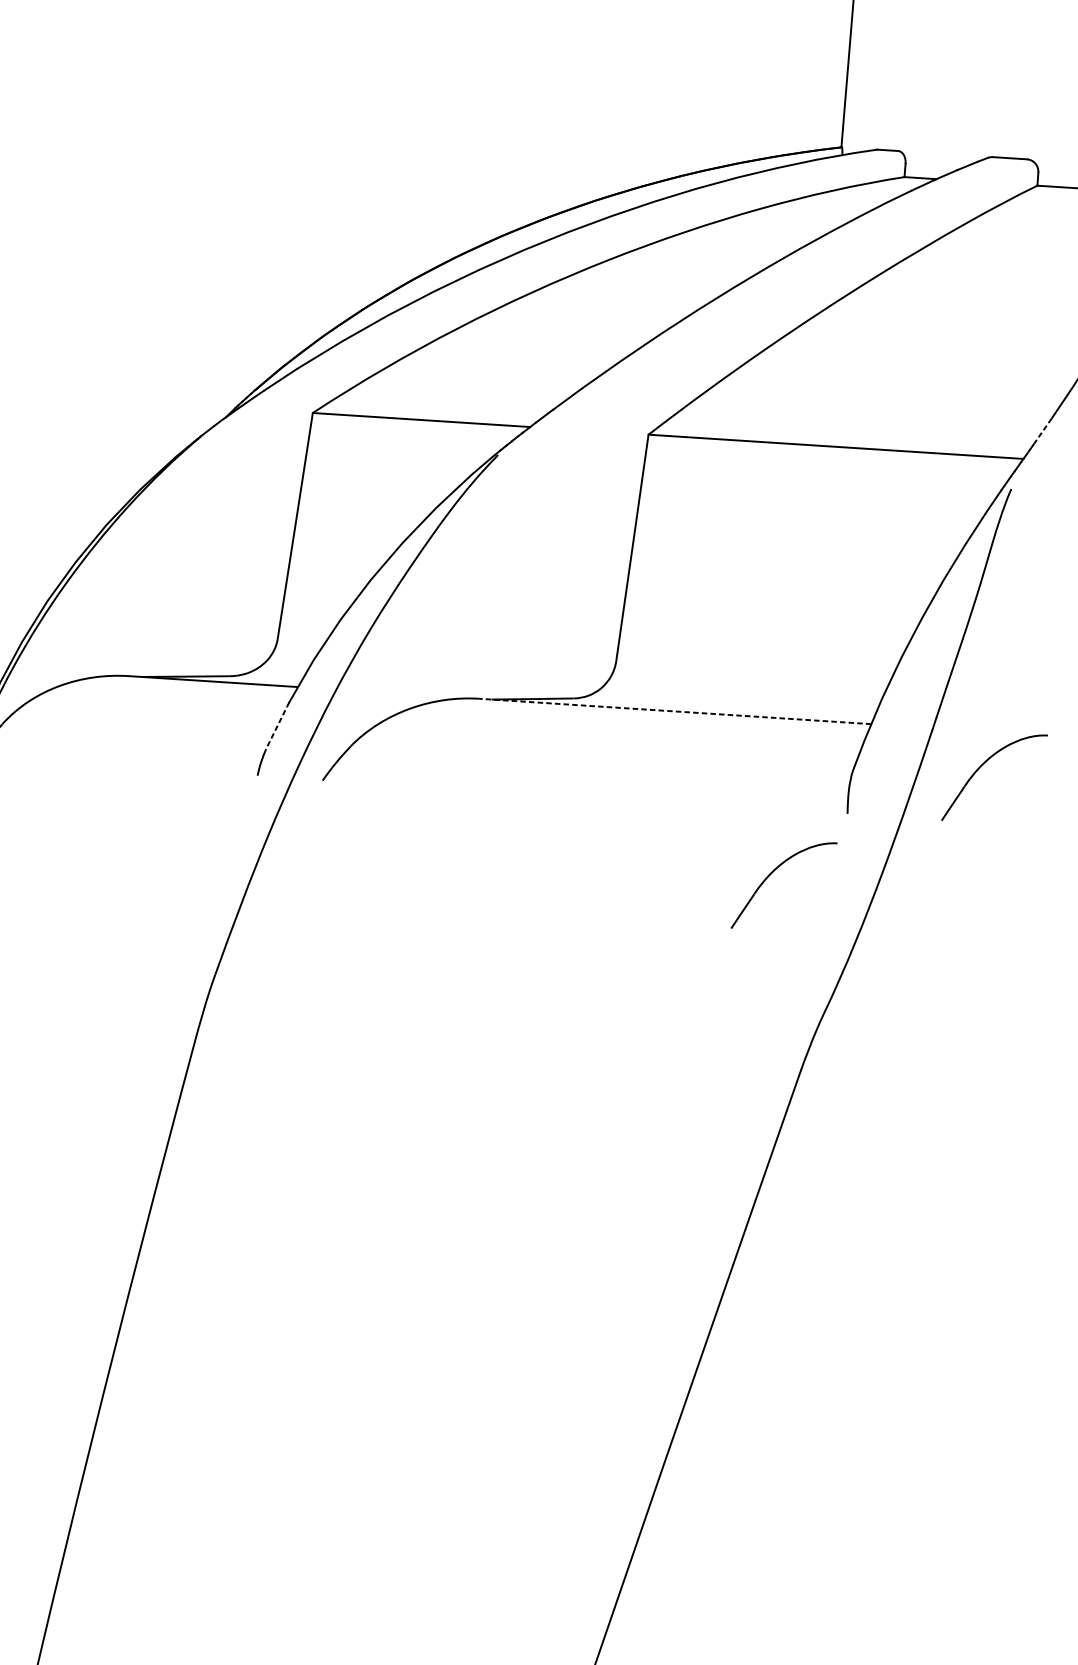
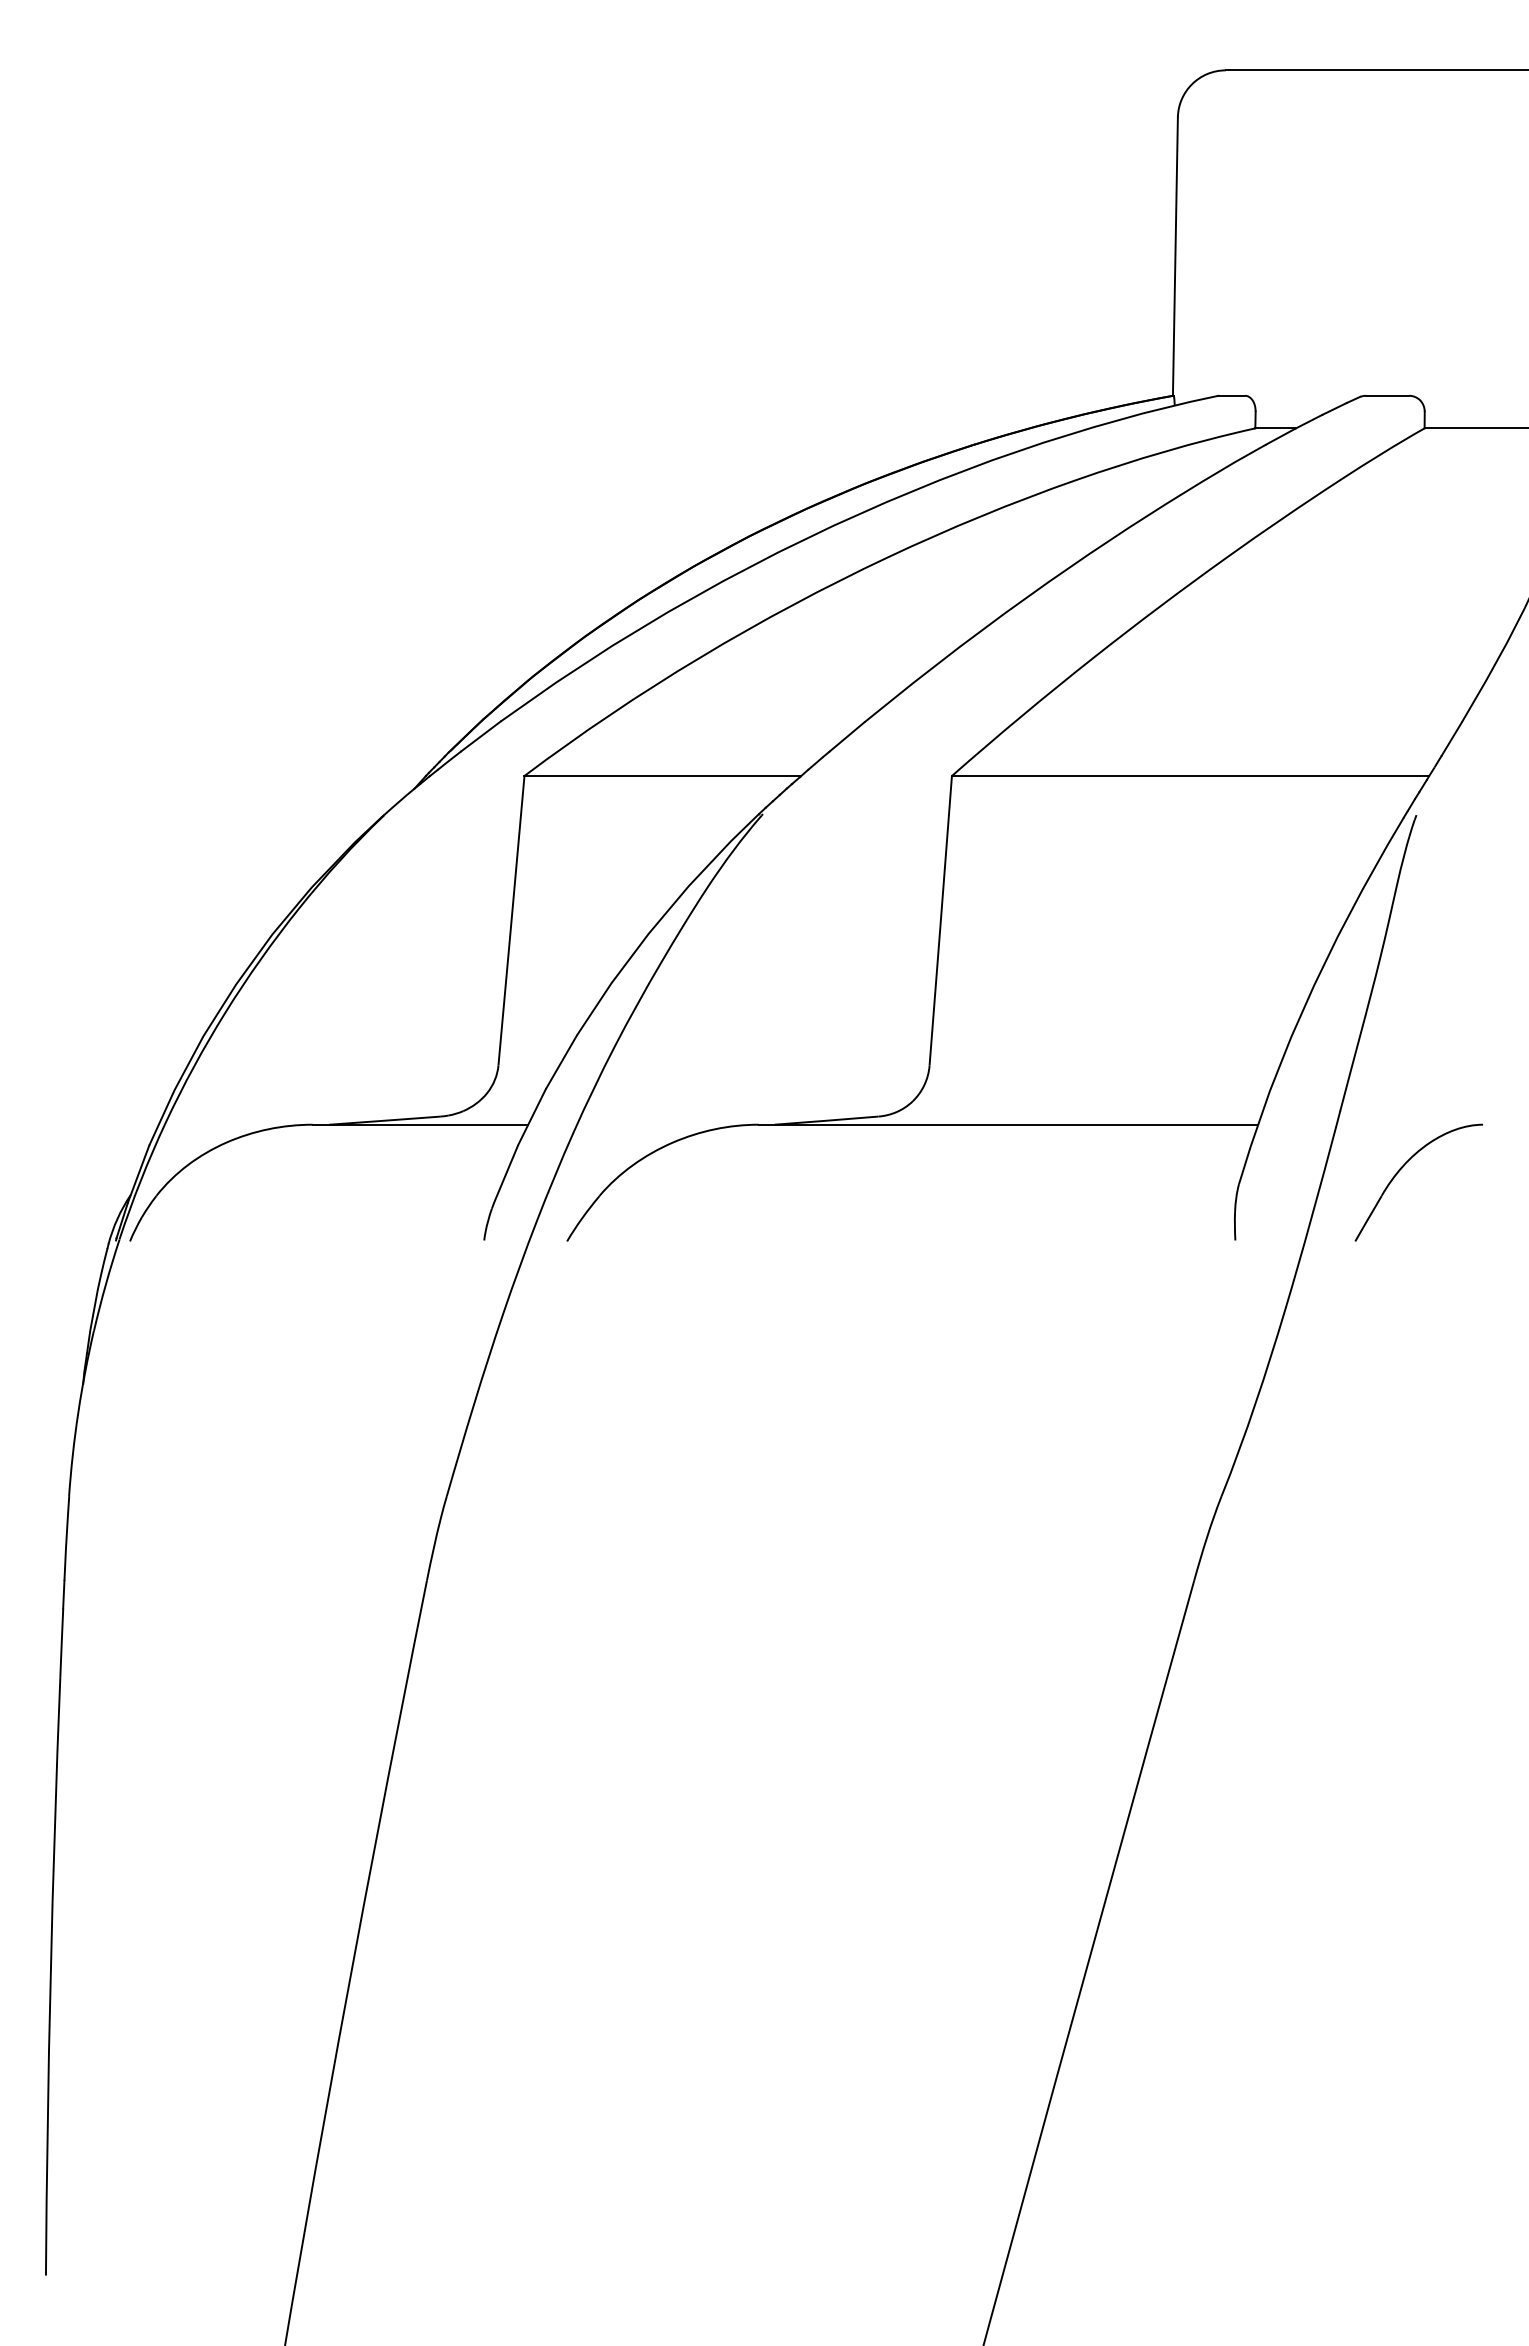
line: (1042, 431) -> (1451, 739), dashed -> solid
line: (675, 711) -> (1008, 1124), dashed -> solid
line: (276, 727) -> (504, 1177), dashed -> solid
part: (772, 872) -> (1145, 1321), removed

